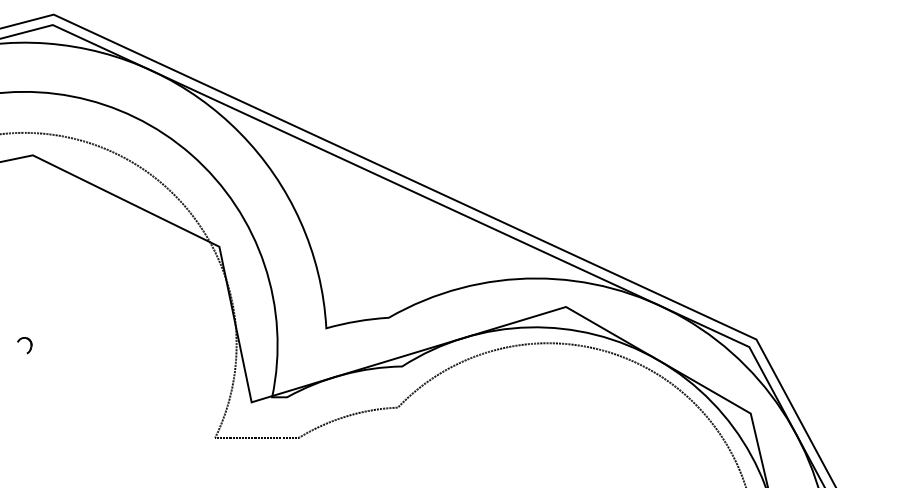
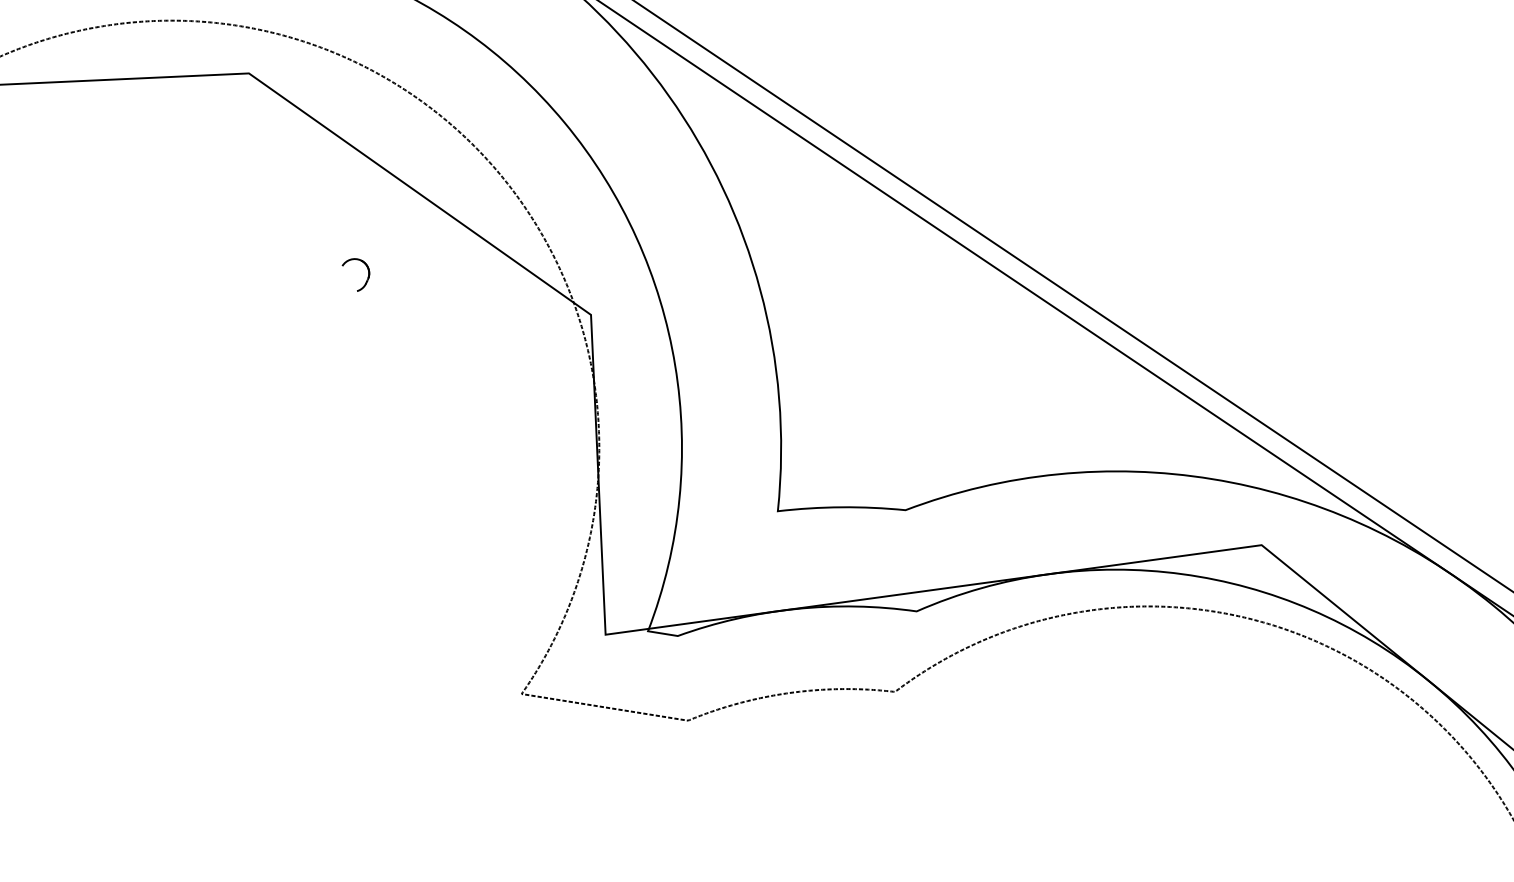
part: (24, 345) -> (354, 274), moved

